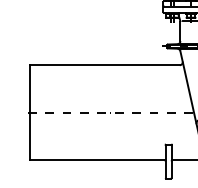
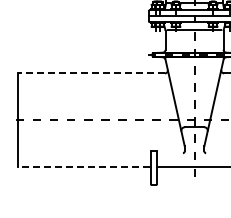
line: (105, 65) -> (91, 73), solid -> dashed
line: (96, 160) -> (83, 167), solid -> dashed

